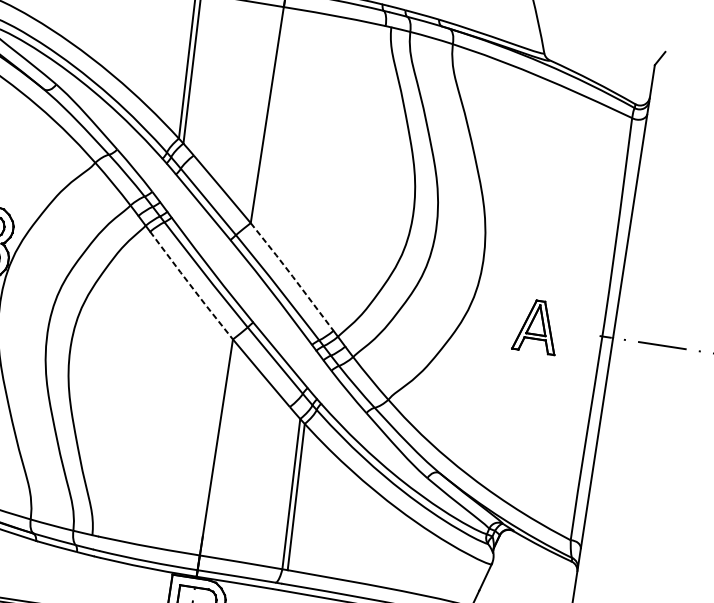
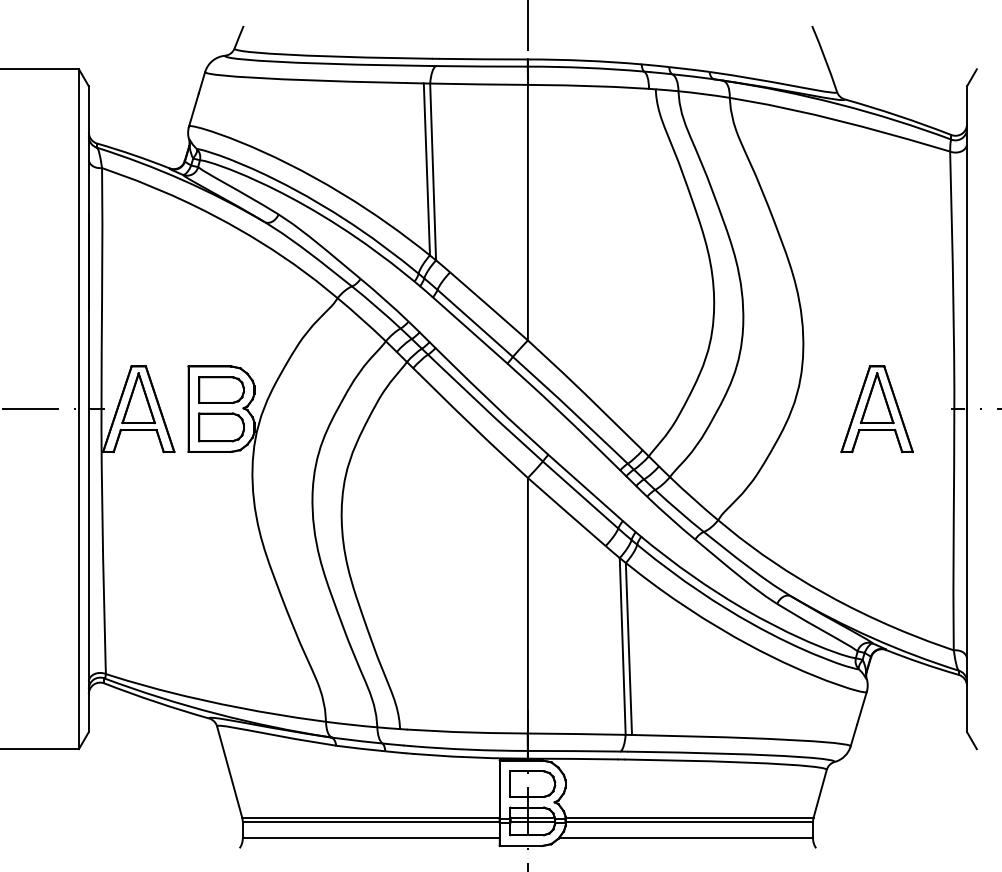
line: (292, 276) -> (585, 394), dashed -> solid
line: (191, 286) -> (470, 424), dashed -> solid
part: (536, 326) -> (876, 409), size x1.43

